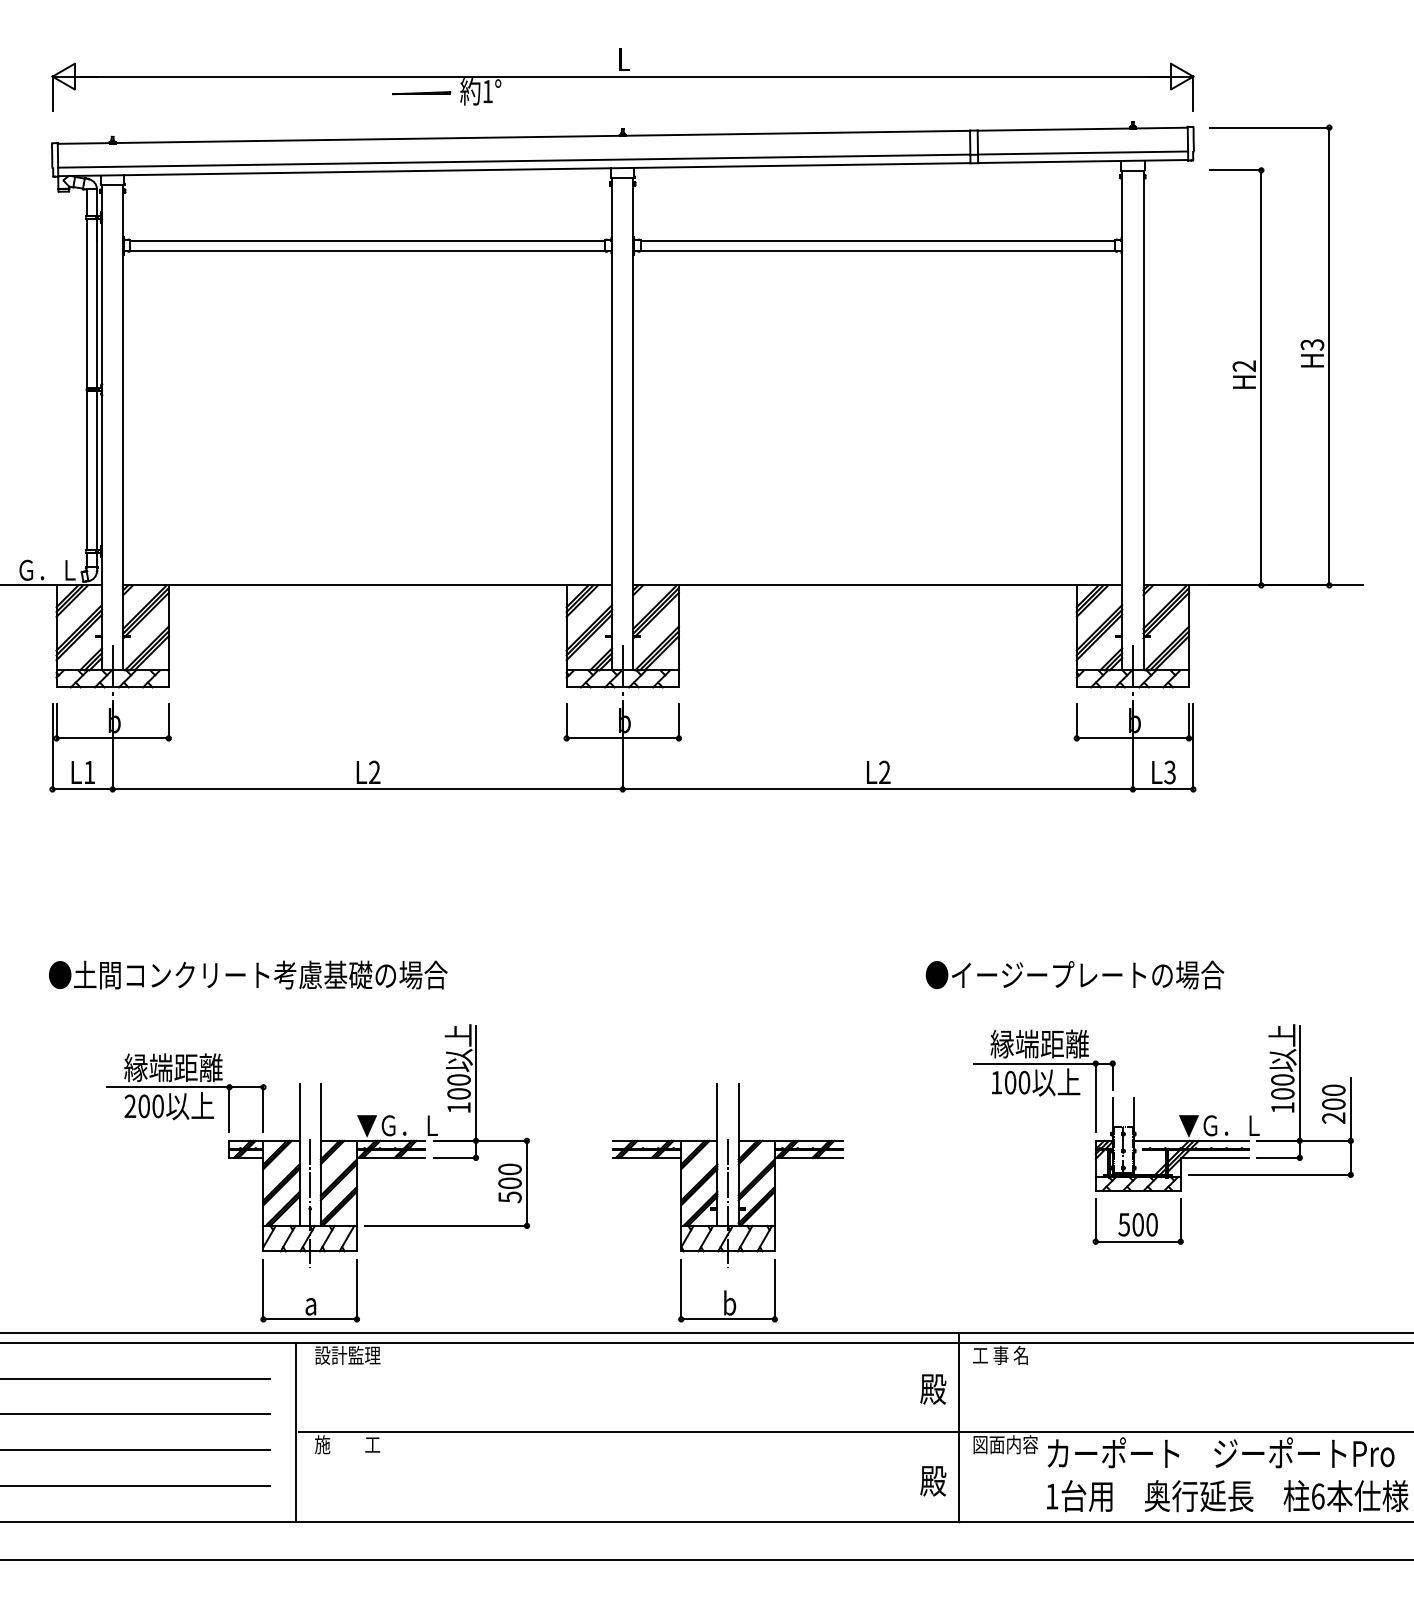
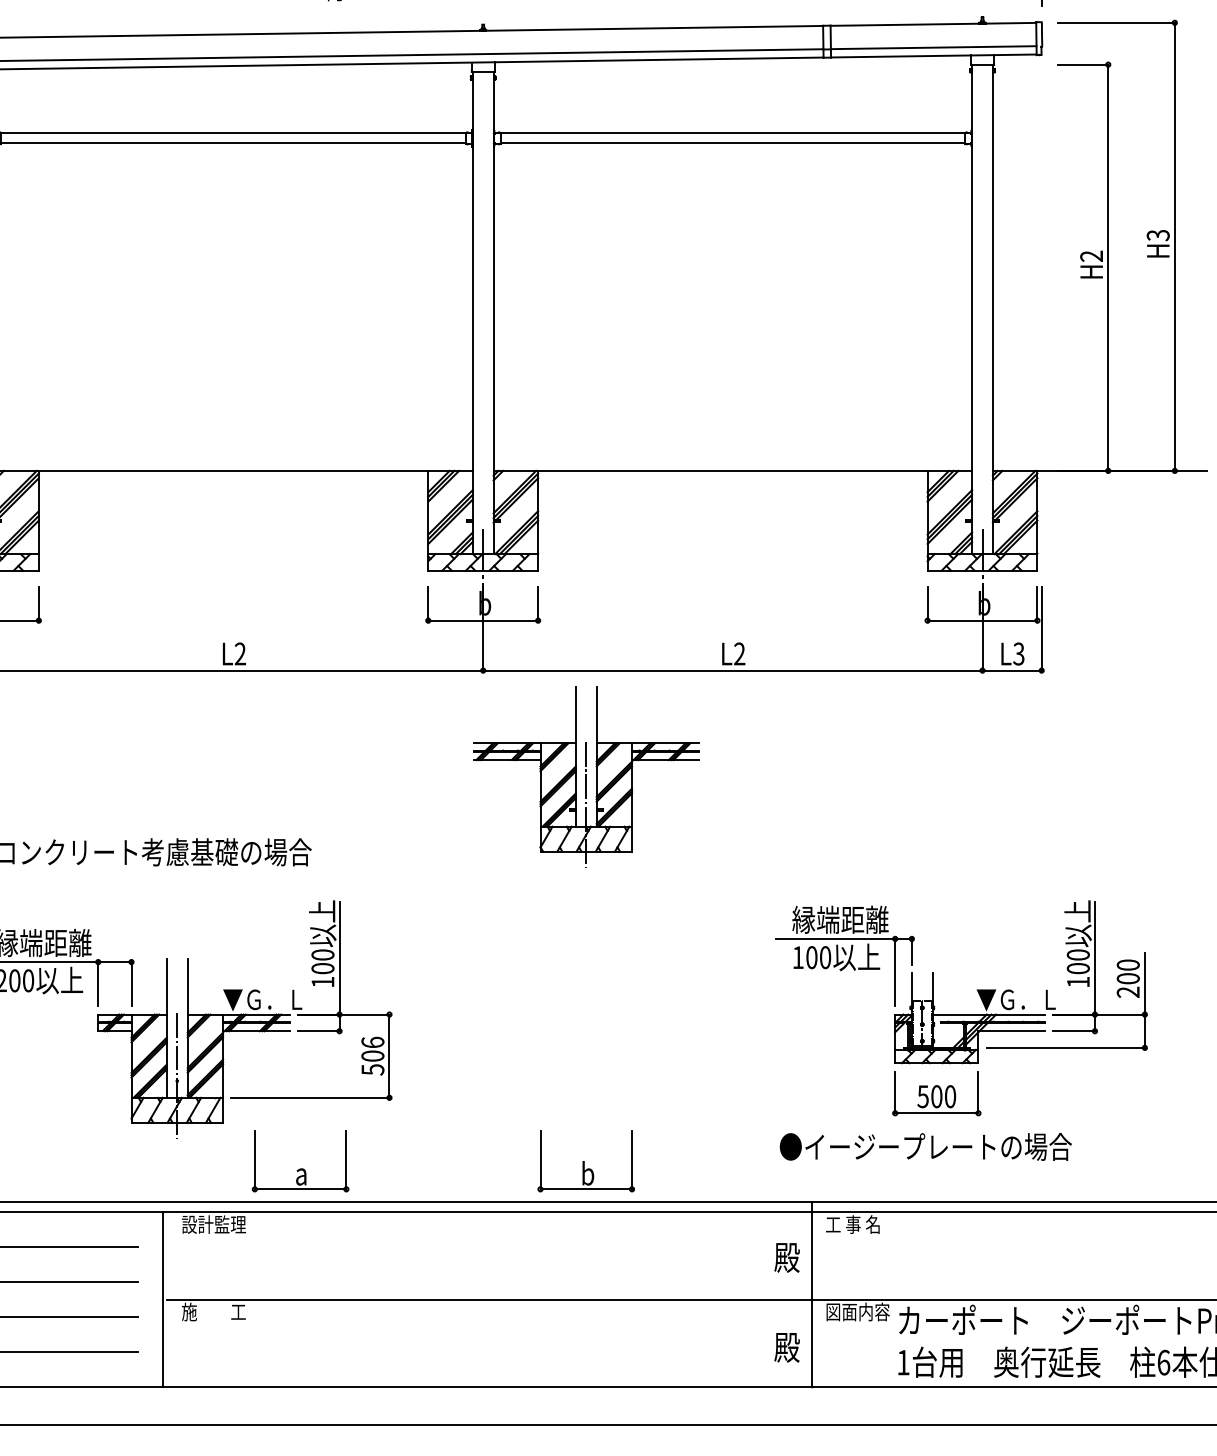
text: (1074, 974) -> (925, 1146), moved
part: (1163, 1134) -> (961, 1008), moved
text: (509, 1169) -> (372, 1042), 500 -> 506
part: (727, 1175) -> (585, 777), moved
part: (309, 1298) -> (299, 1168), moved

